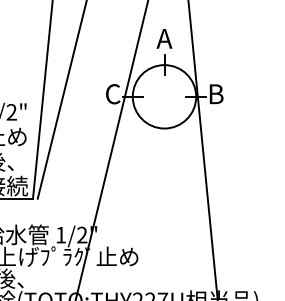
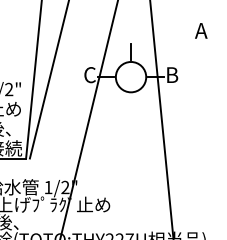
text: (164, 38) -> (201, 30), moved
circle: (164, 96) -> (131, 76), size x0.6

